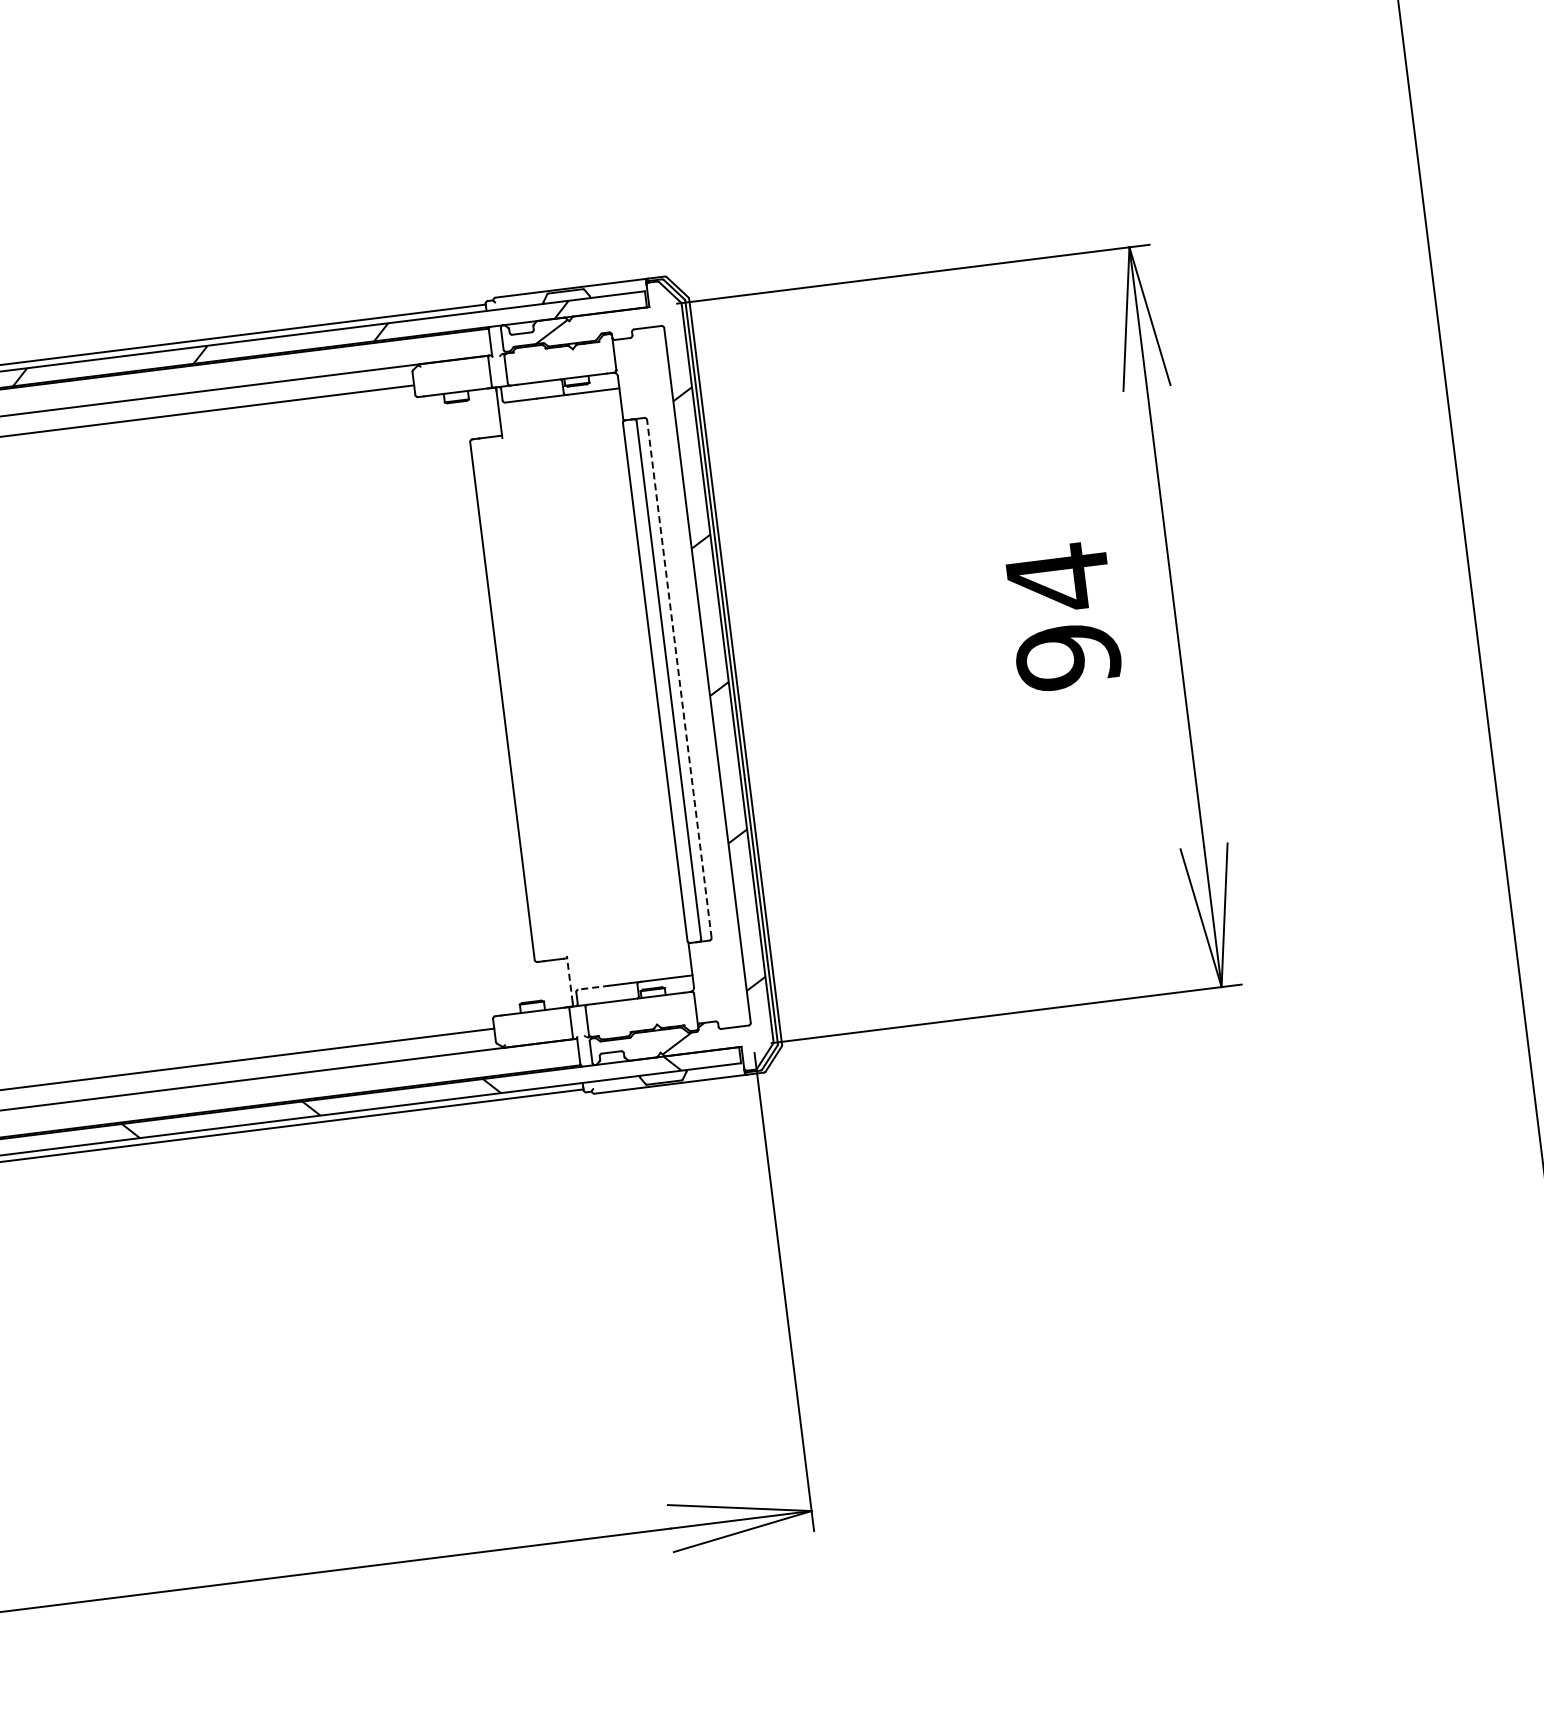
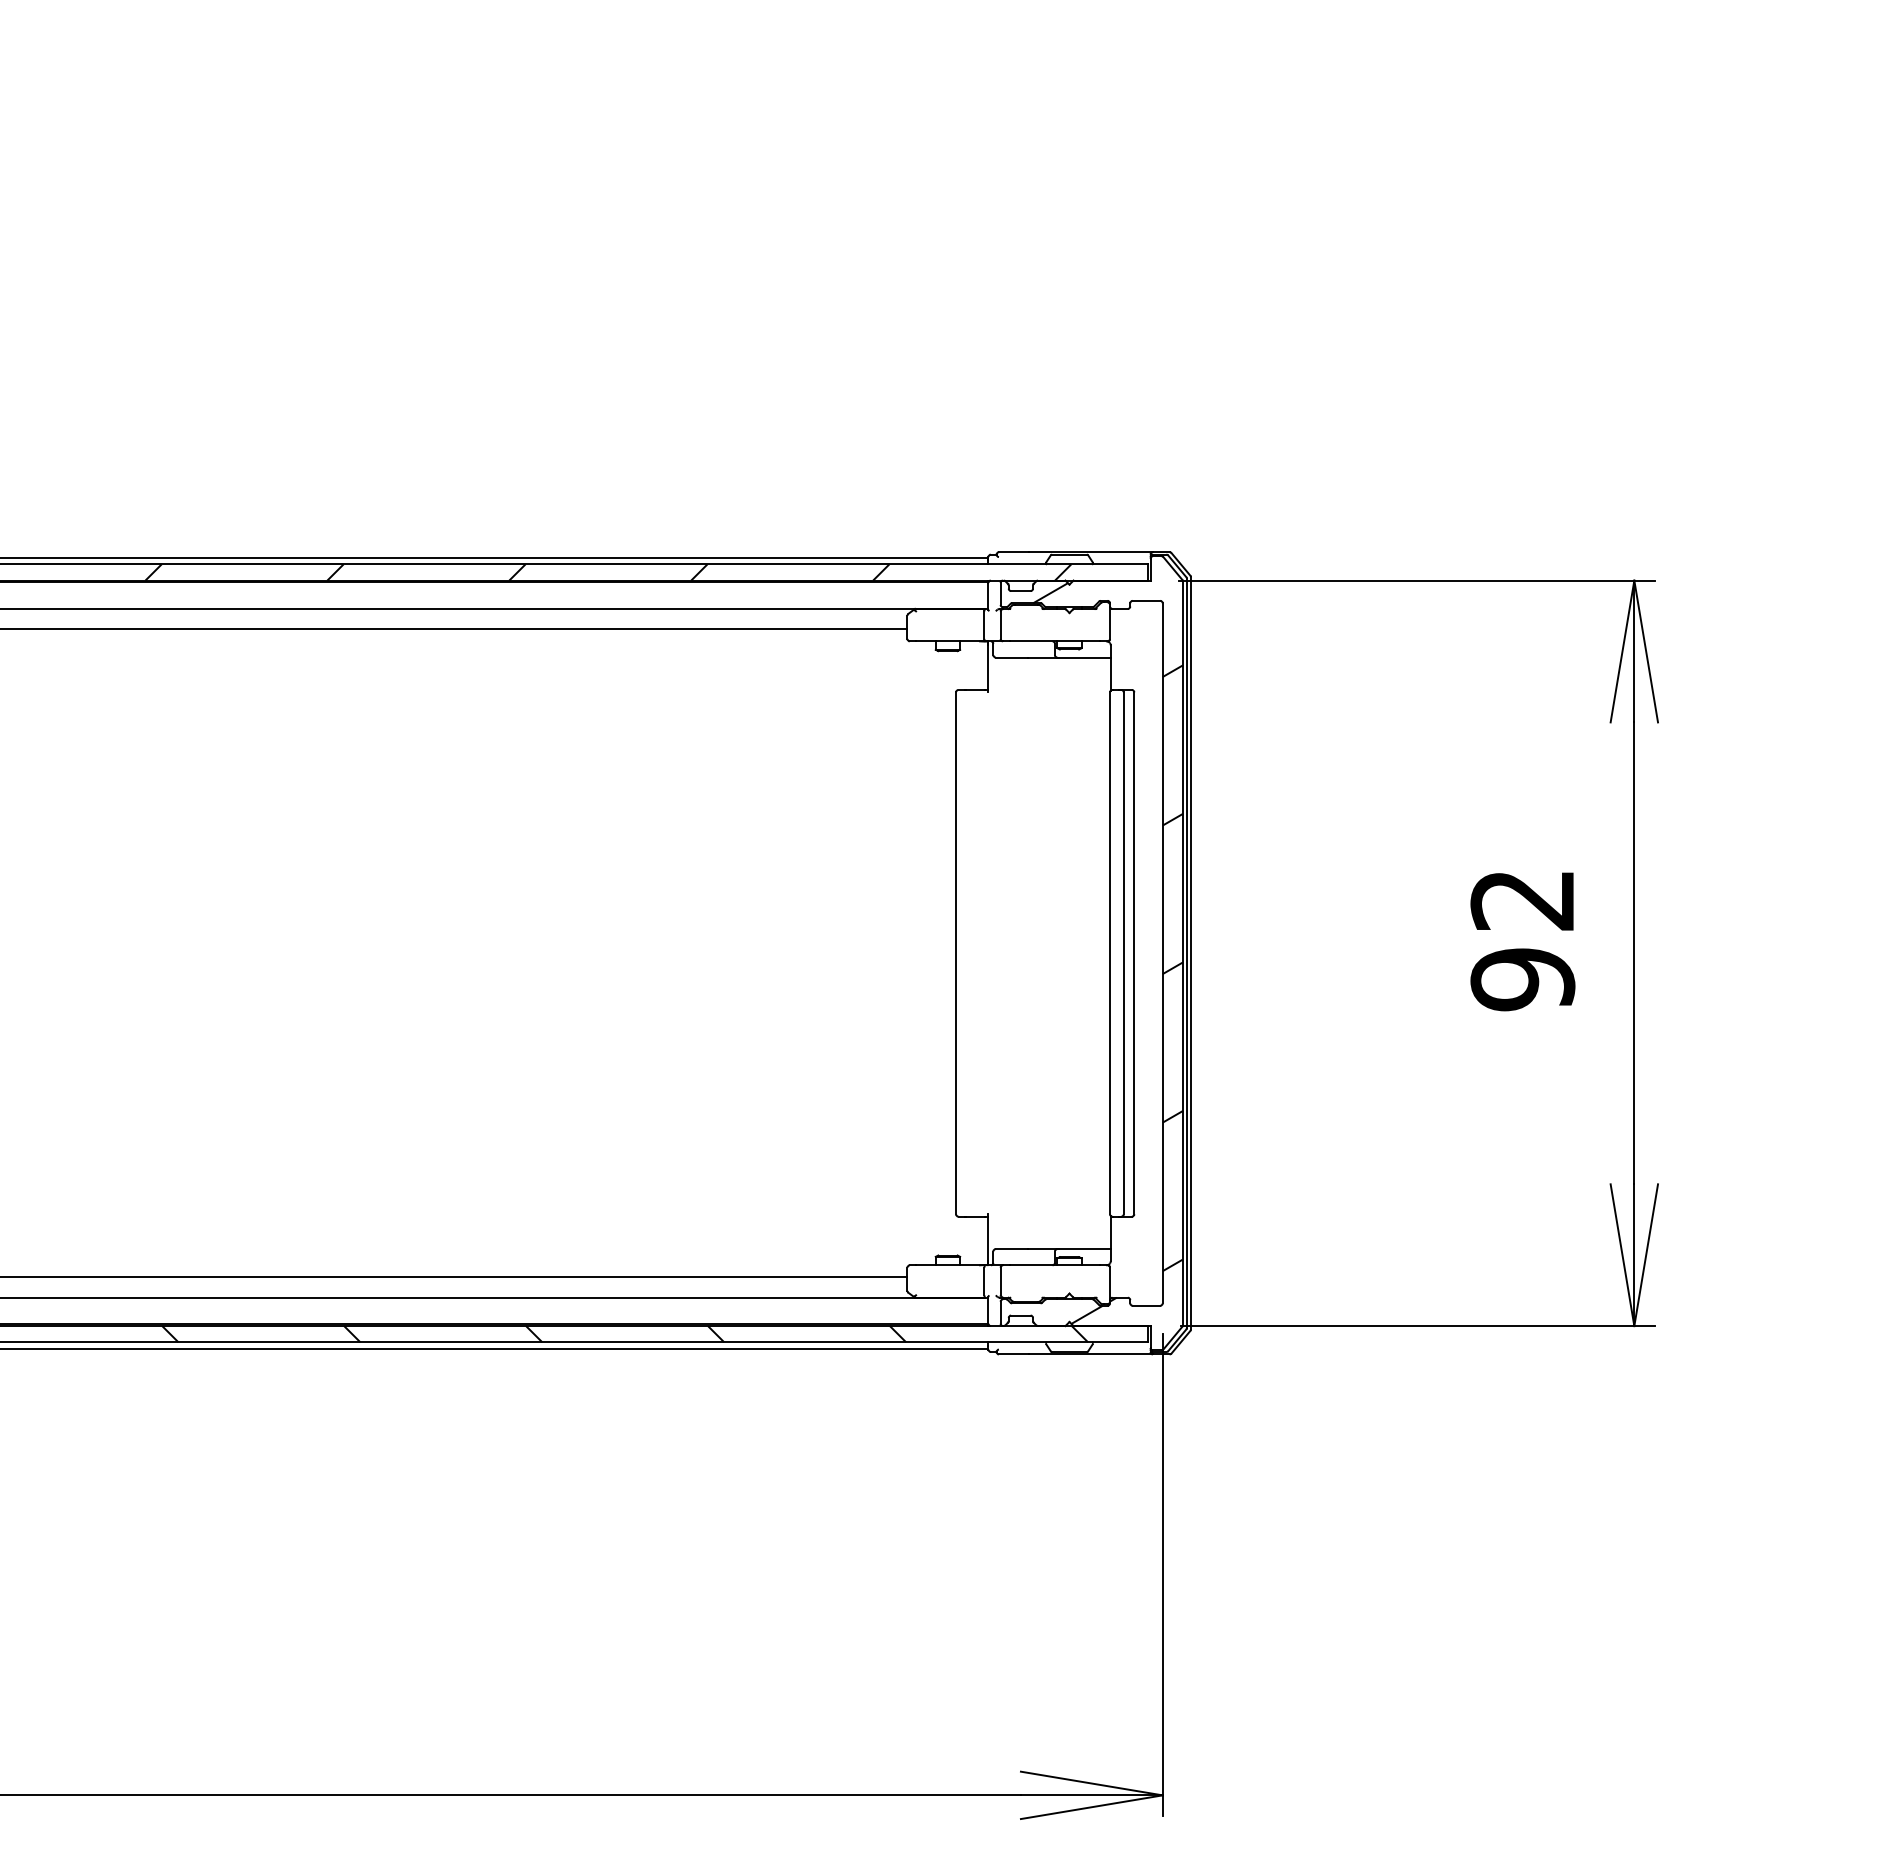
text: (1057, 578) -> (1521, 900), 94 -> 92
line: (679, 679) -> (1134, 953), dashed -> solid
line: (569, 978) -> (988, 1237), dashed -> solid
line: (594, 988) -> (1011, 1249), dashed -> solid

